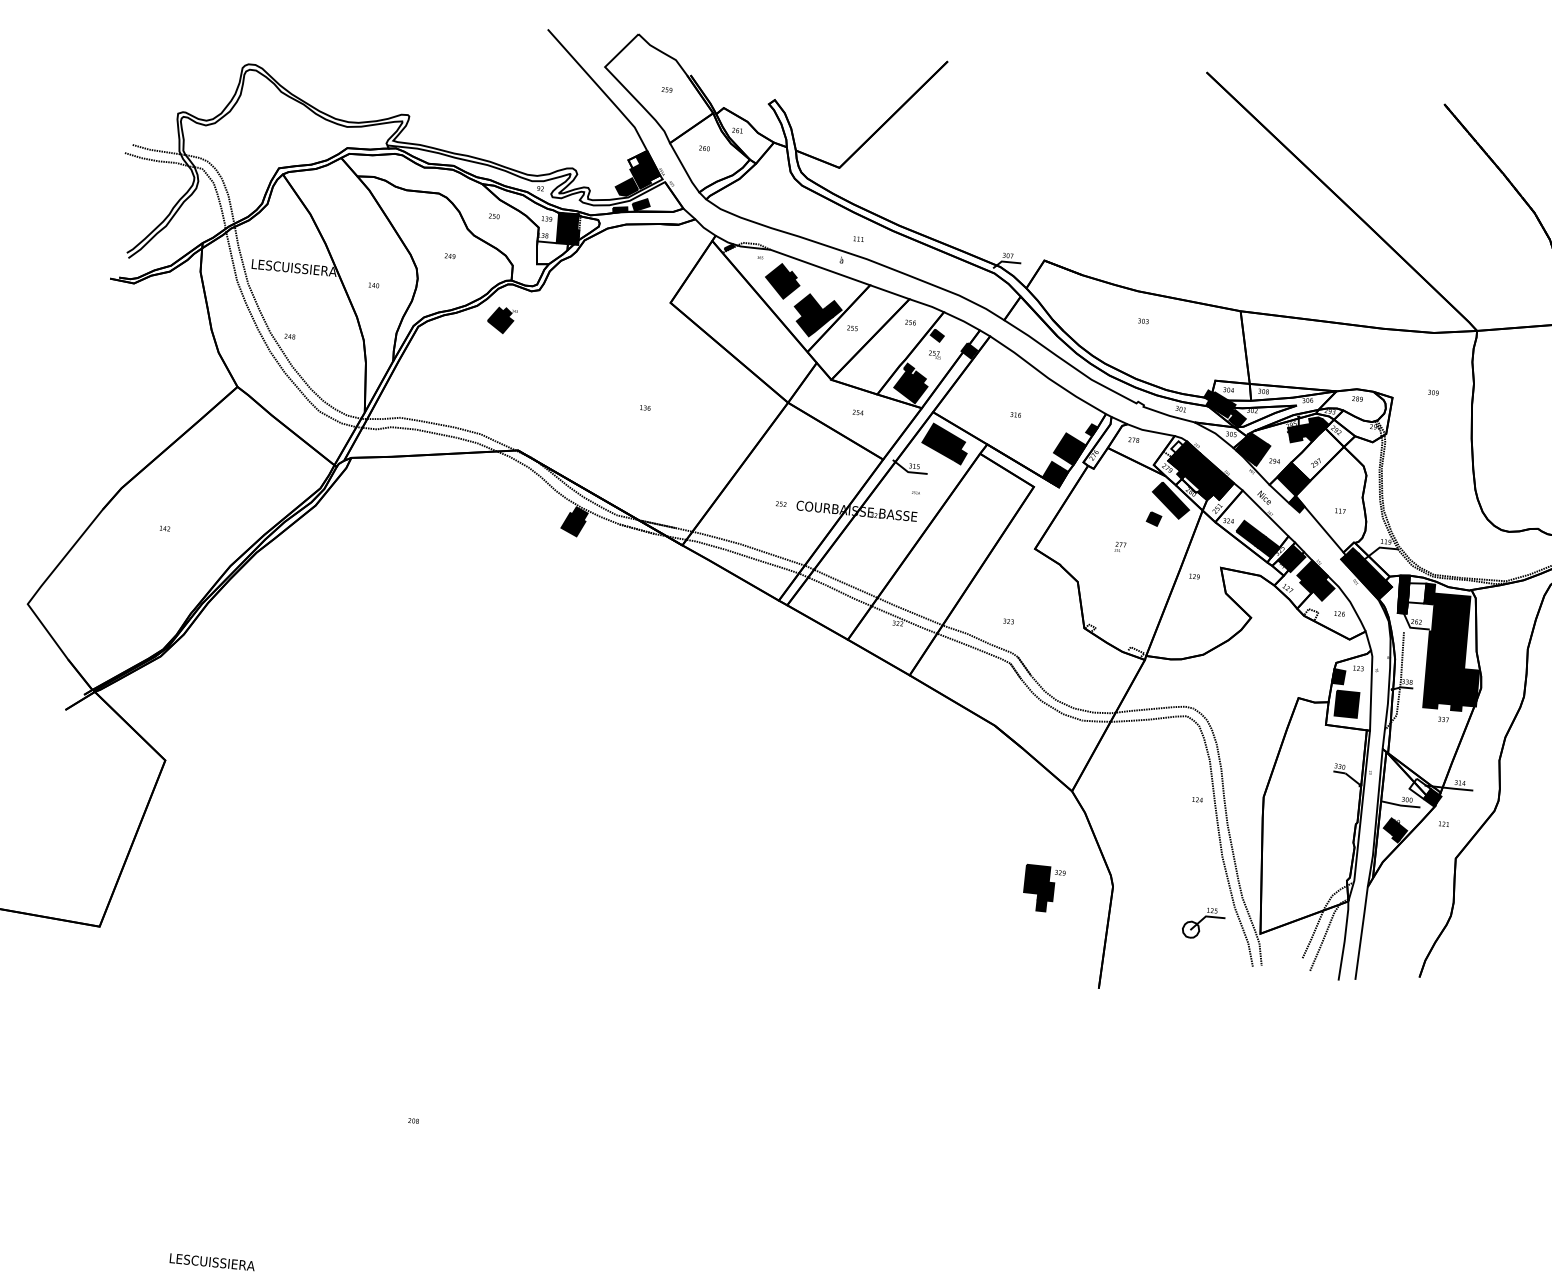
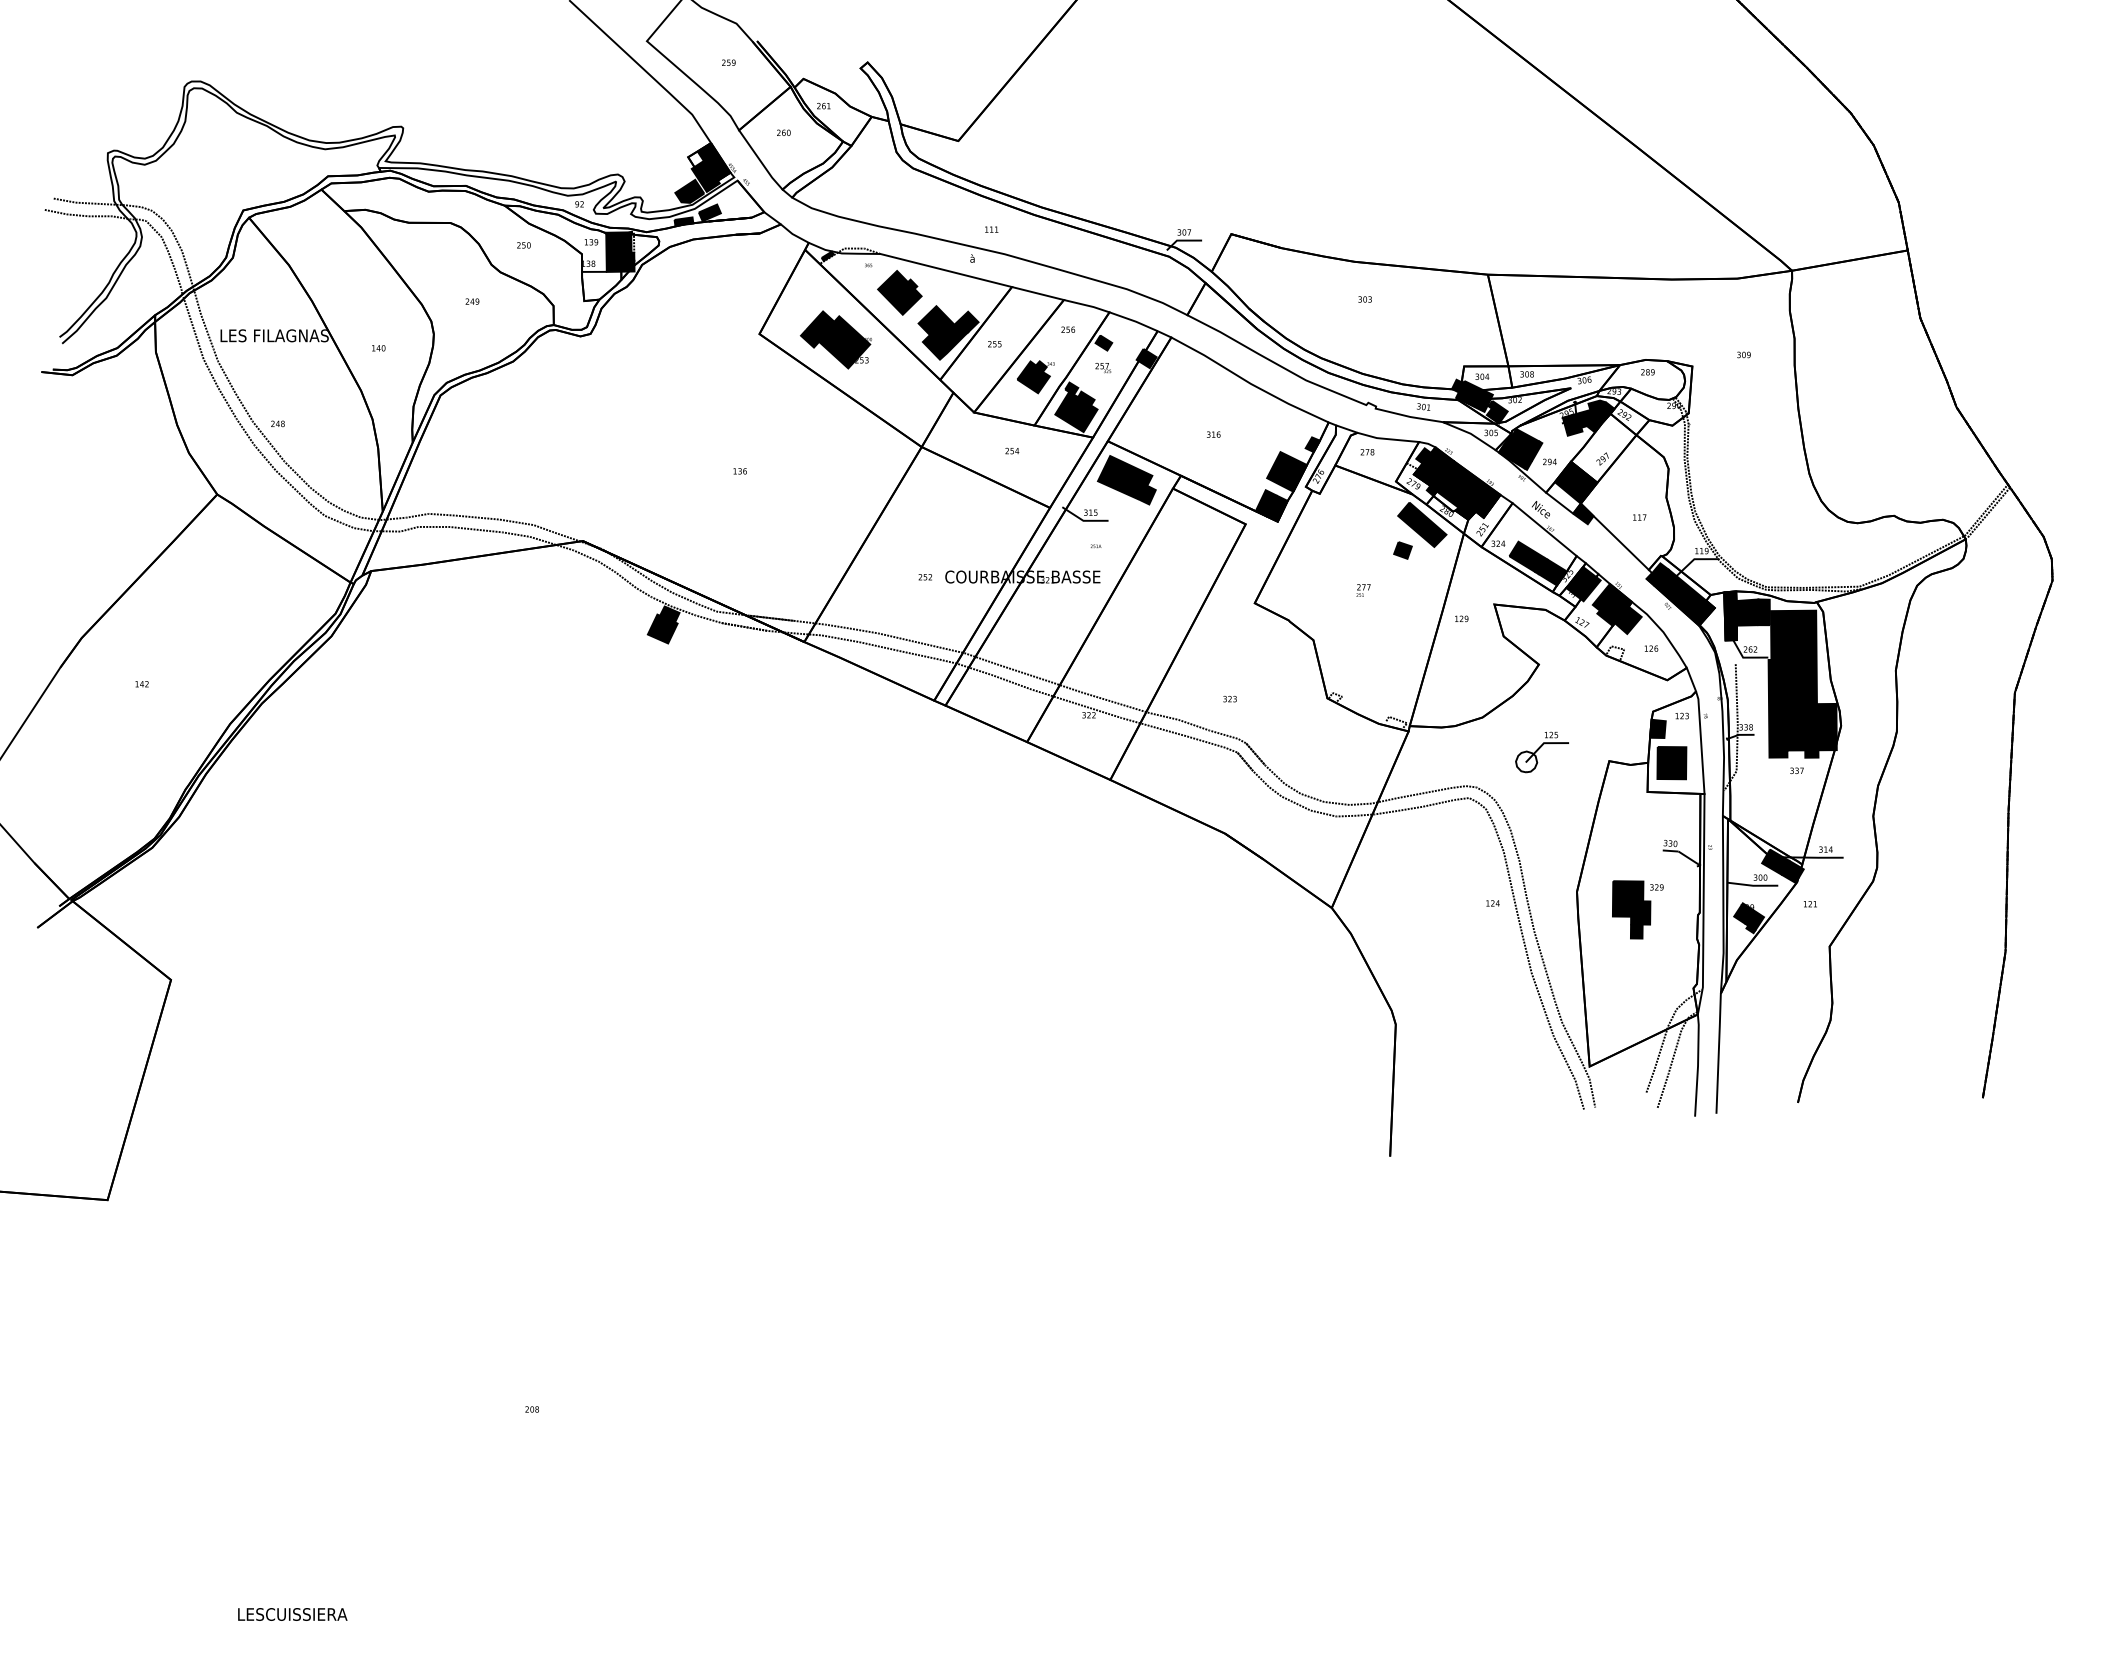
text: (304, 268) -> (288, 335), LESCUISSIERA -> LES FILAGNAS
part: (729, 312) -> (835, 339), added
part: (501, 320) -> (1035, 377), moved
fill: (1177, 446) -> (1423, 455), added
fill: (1416, 592) -> (1747, 612), added
fill: (1420, 788) -> (1775, 861), added
part: (1043, 888) -> (1637, 909), moved
part: (1203, 923) -> (1541, 752), moved

